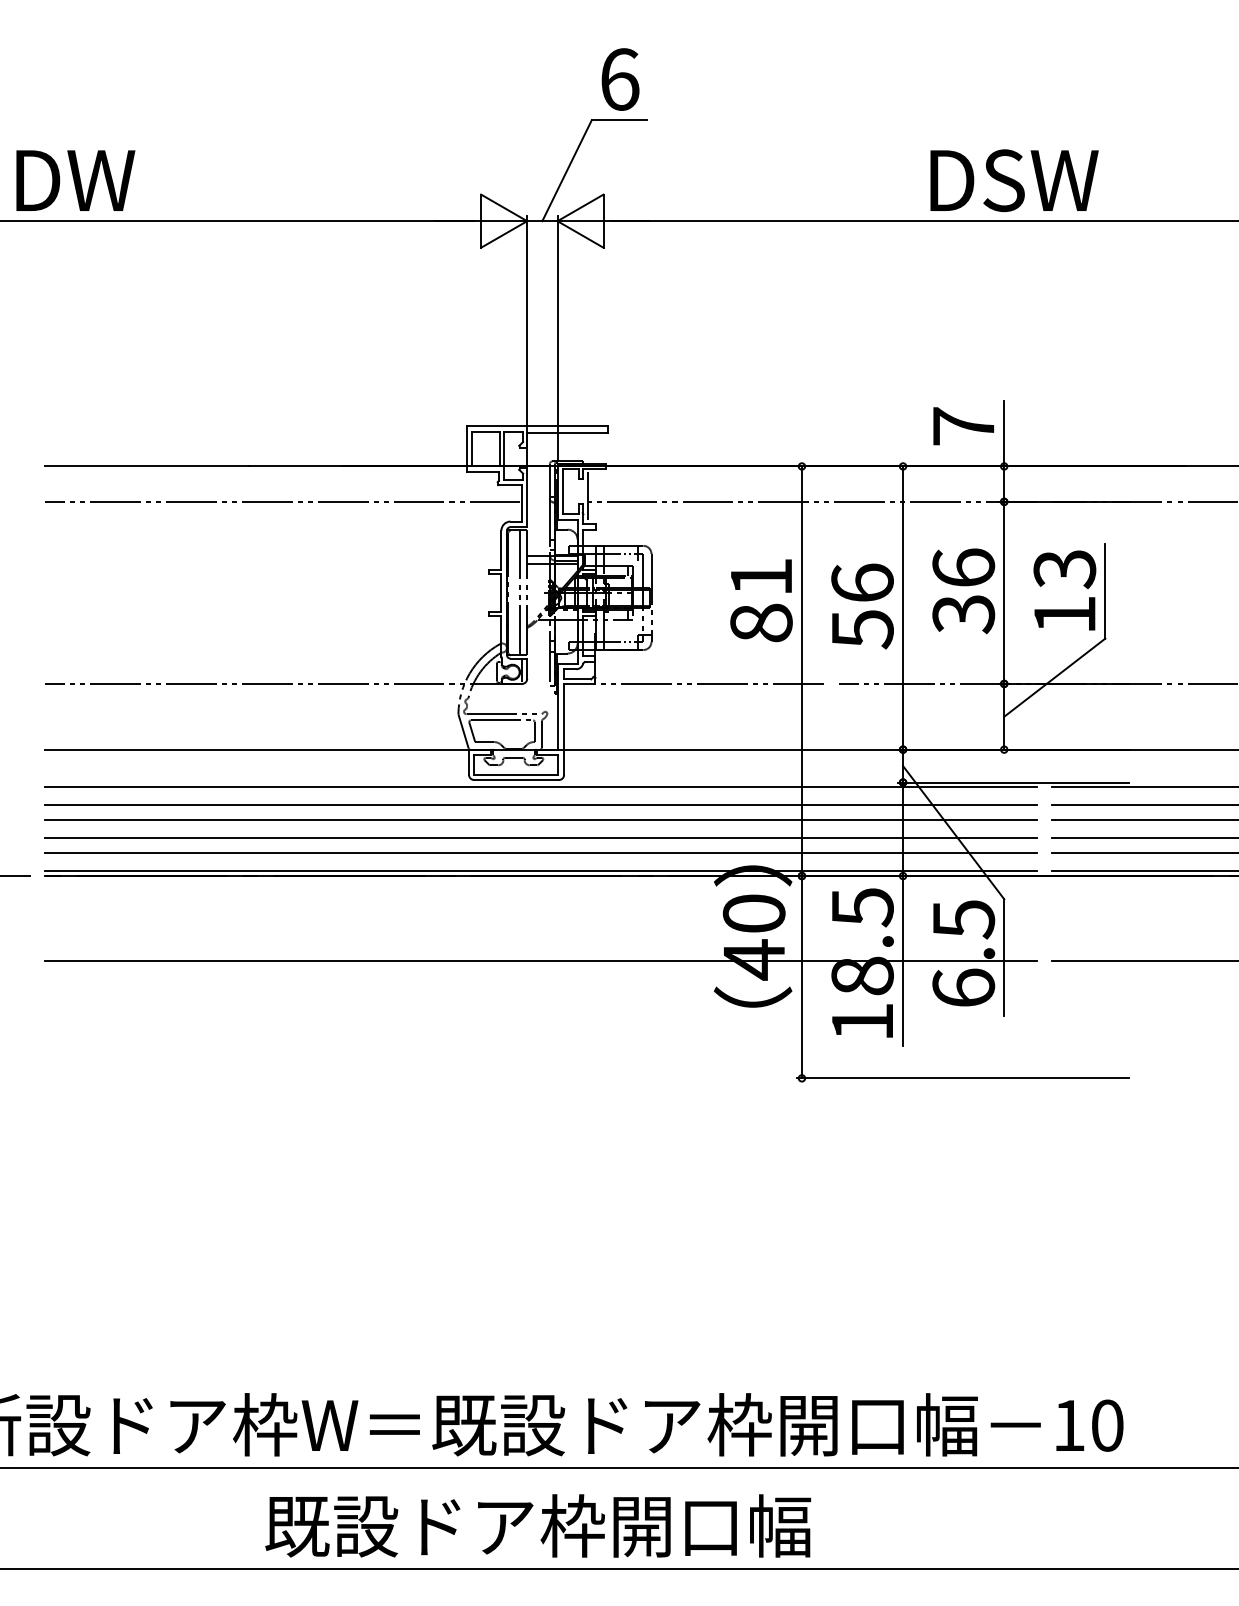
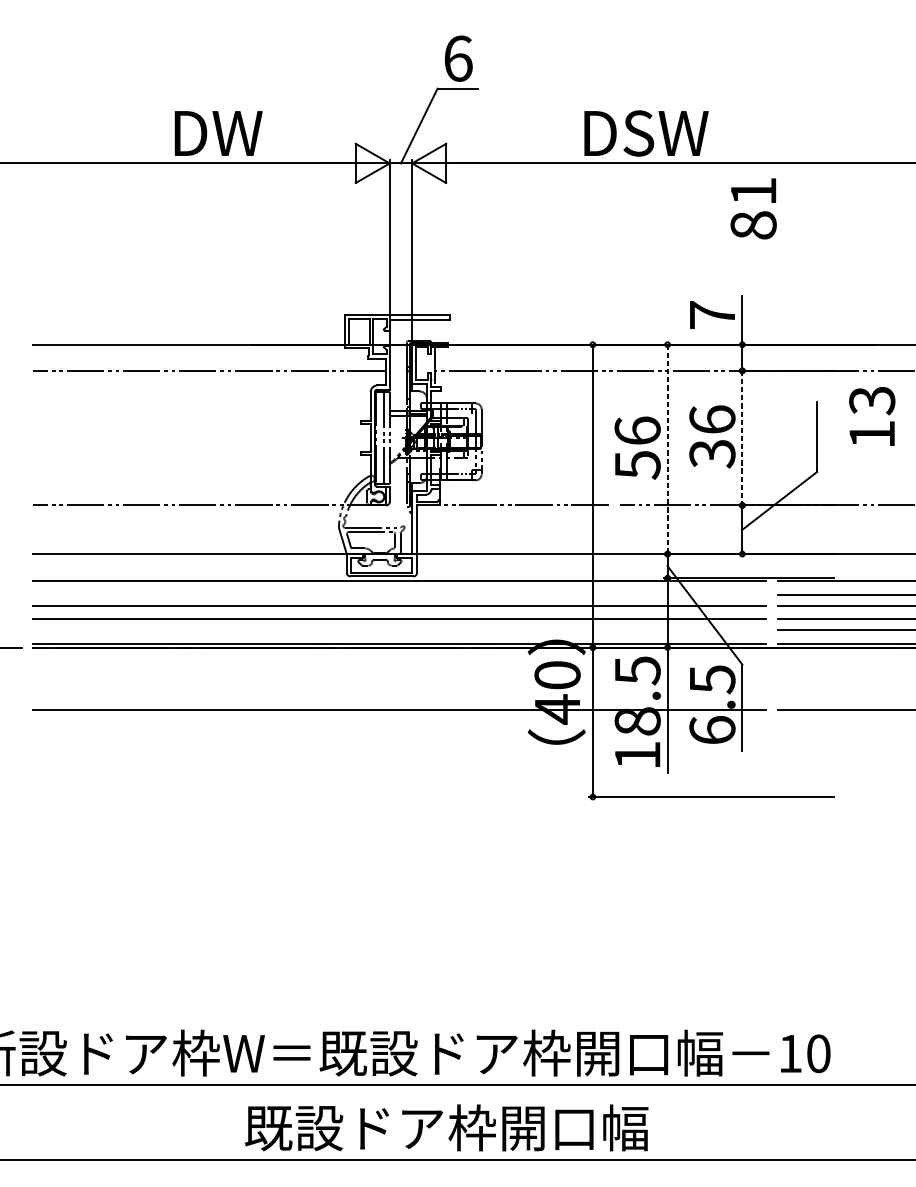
text: (75, 180) -> (218, 133), moved
text: (1014, 180) -> (646, 133), moved
text: (1064, 590) -> (871, 416), moved
line: (1004, 593) -> (742, 438), solid -> dashed
text: (761, 600) -> (753, 208), moved
line: (903, 608) -> (667, 449), solid -> dashed
line: (540, 804) -> (399, 594), removed
line: (540, 852) -> (399, 630), removed
text: (538, 1525) -> (446, 1127), moved

